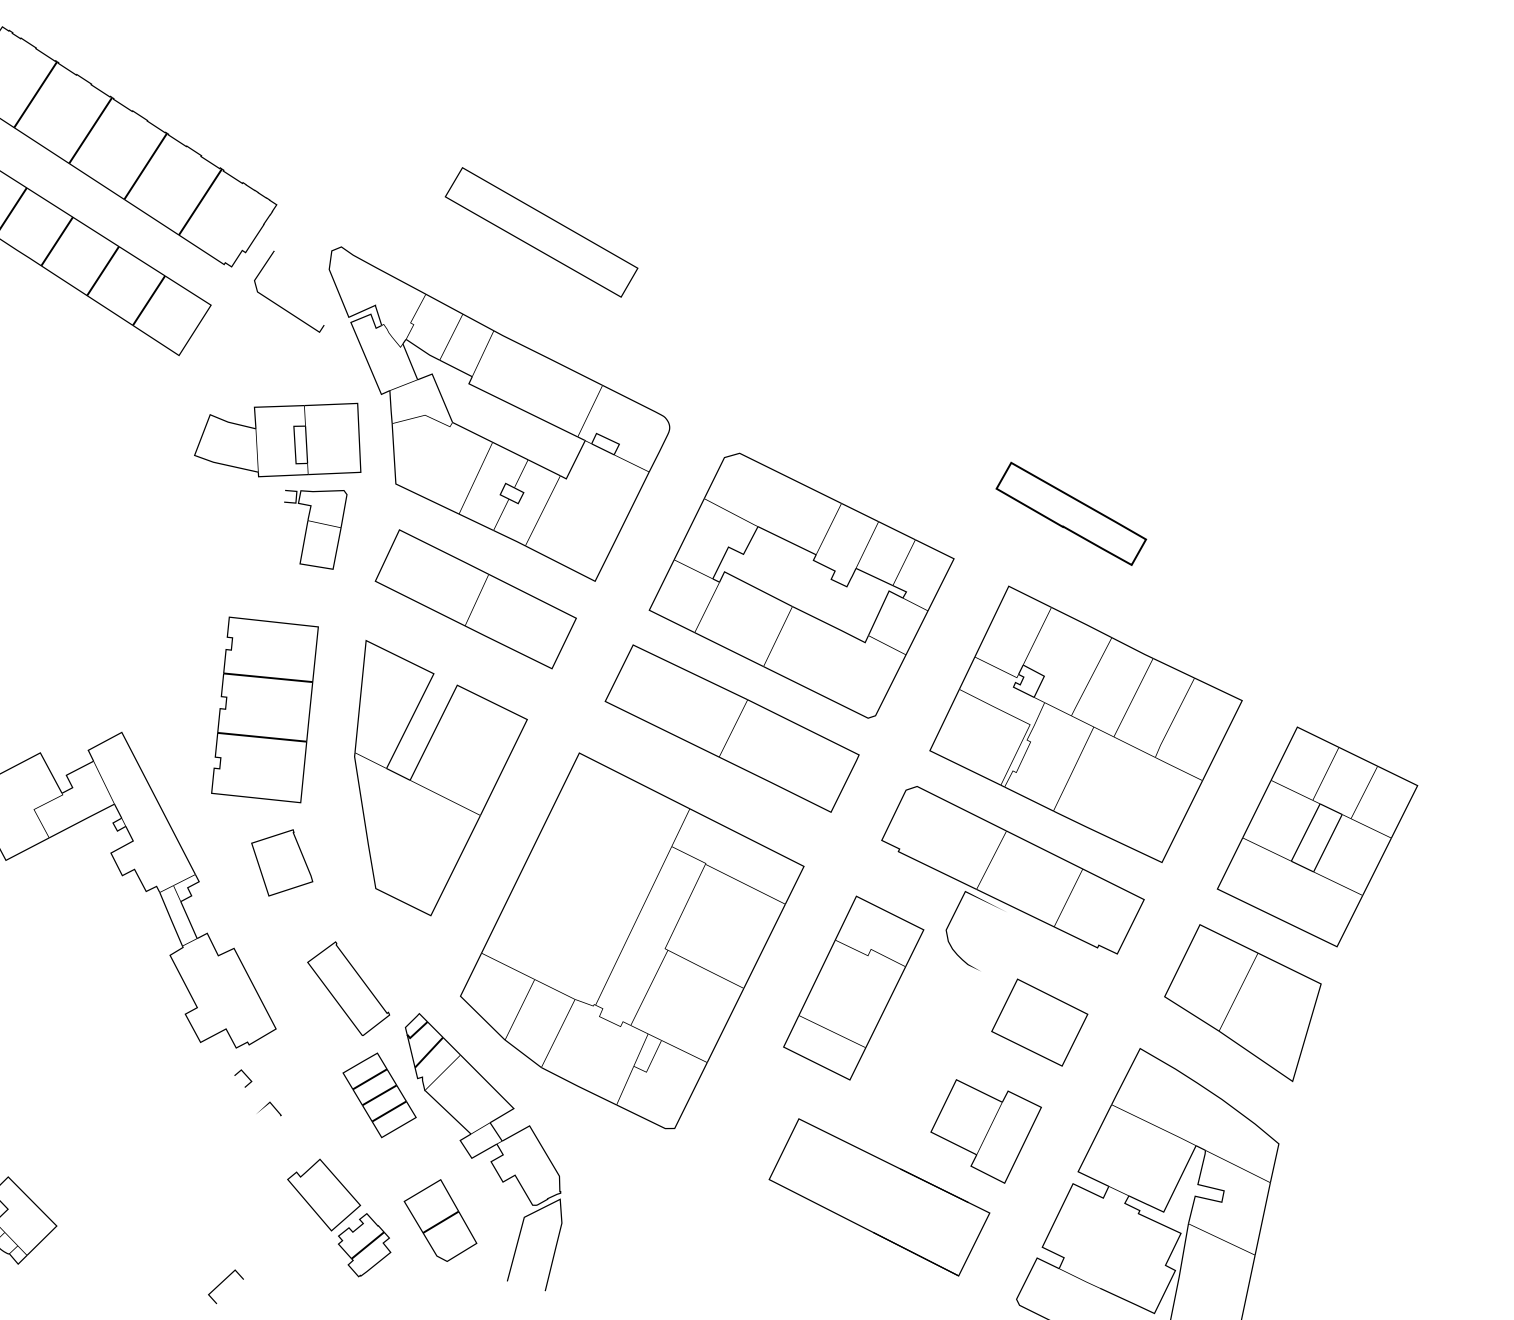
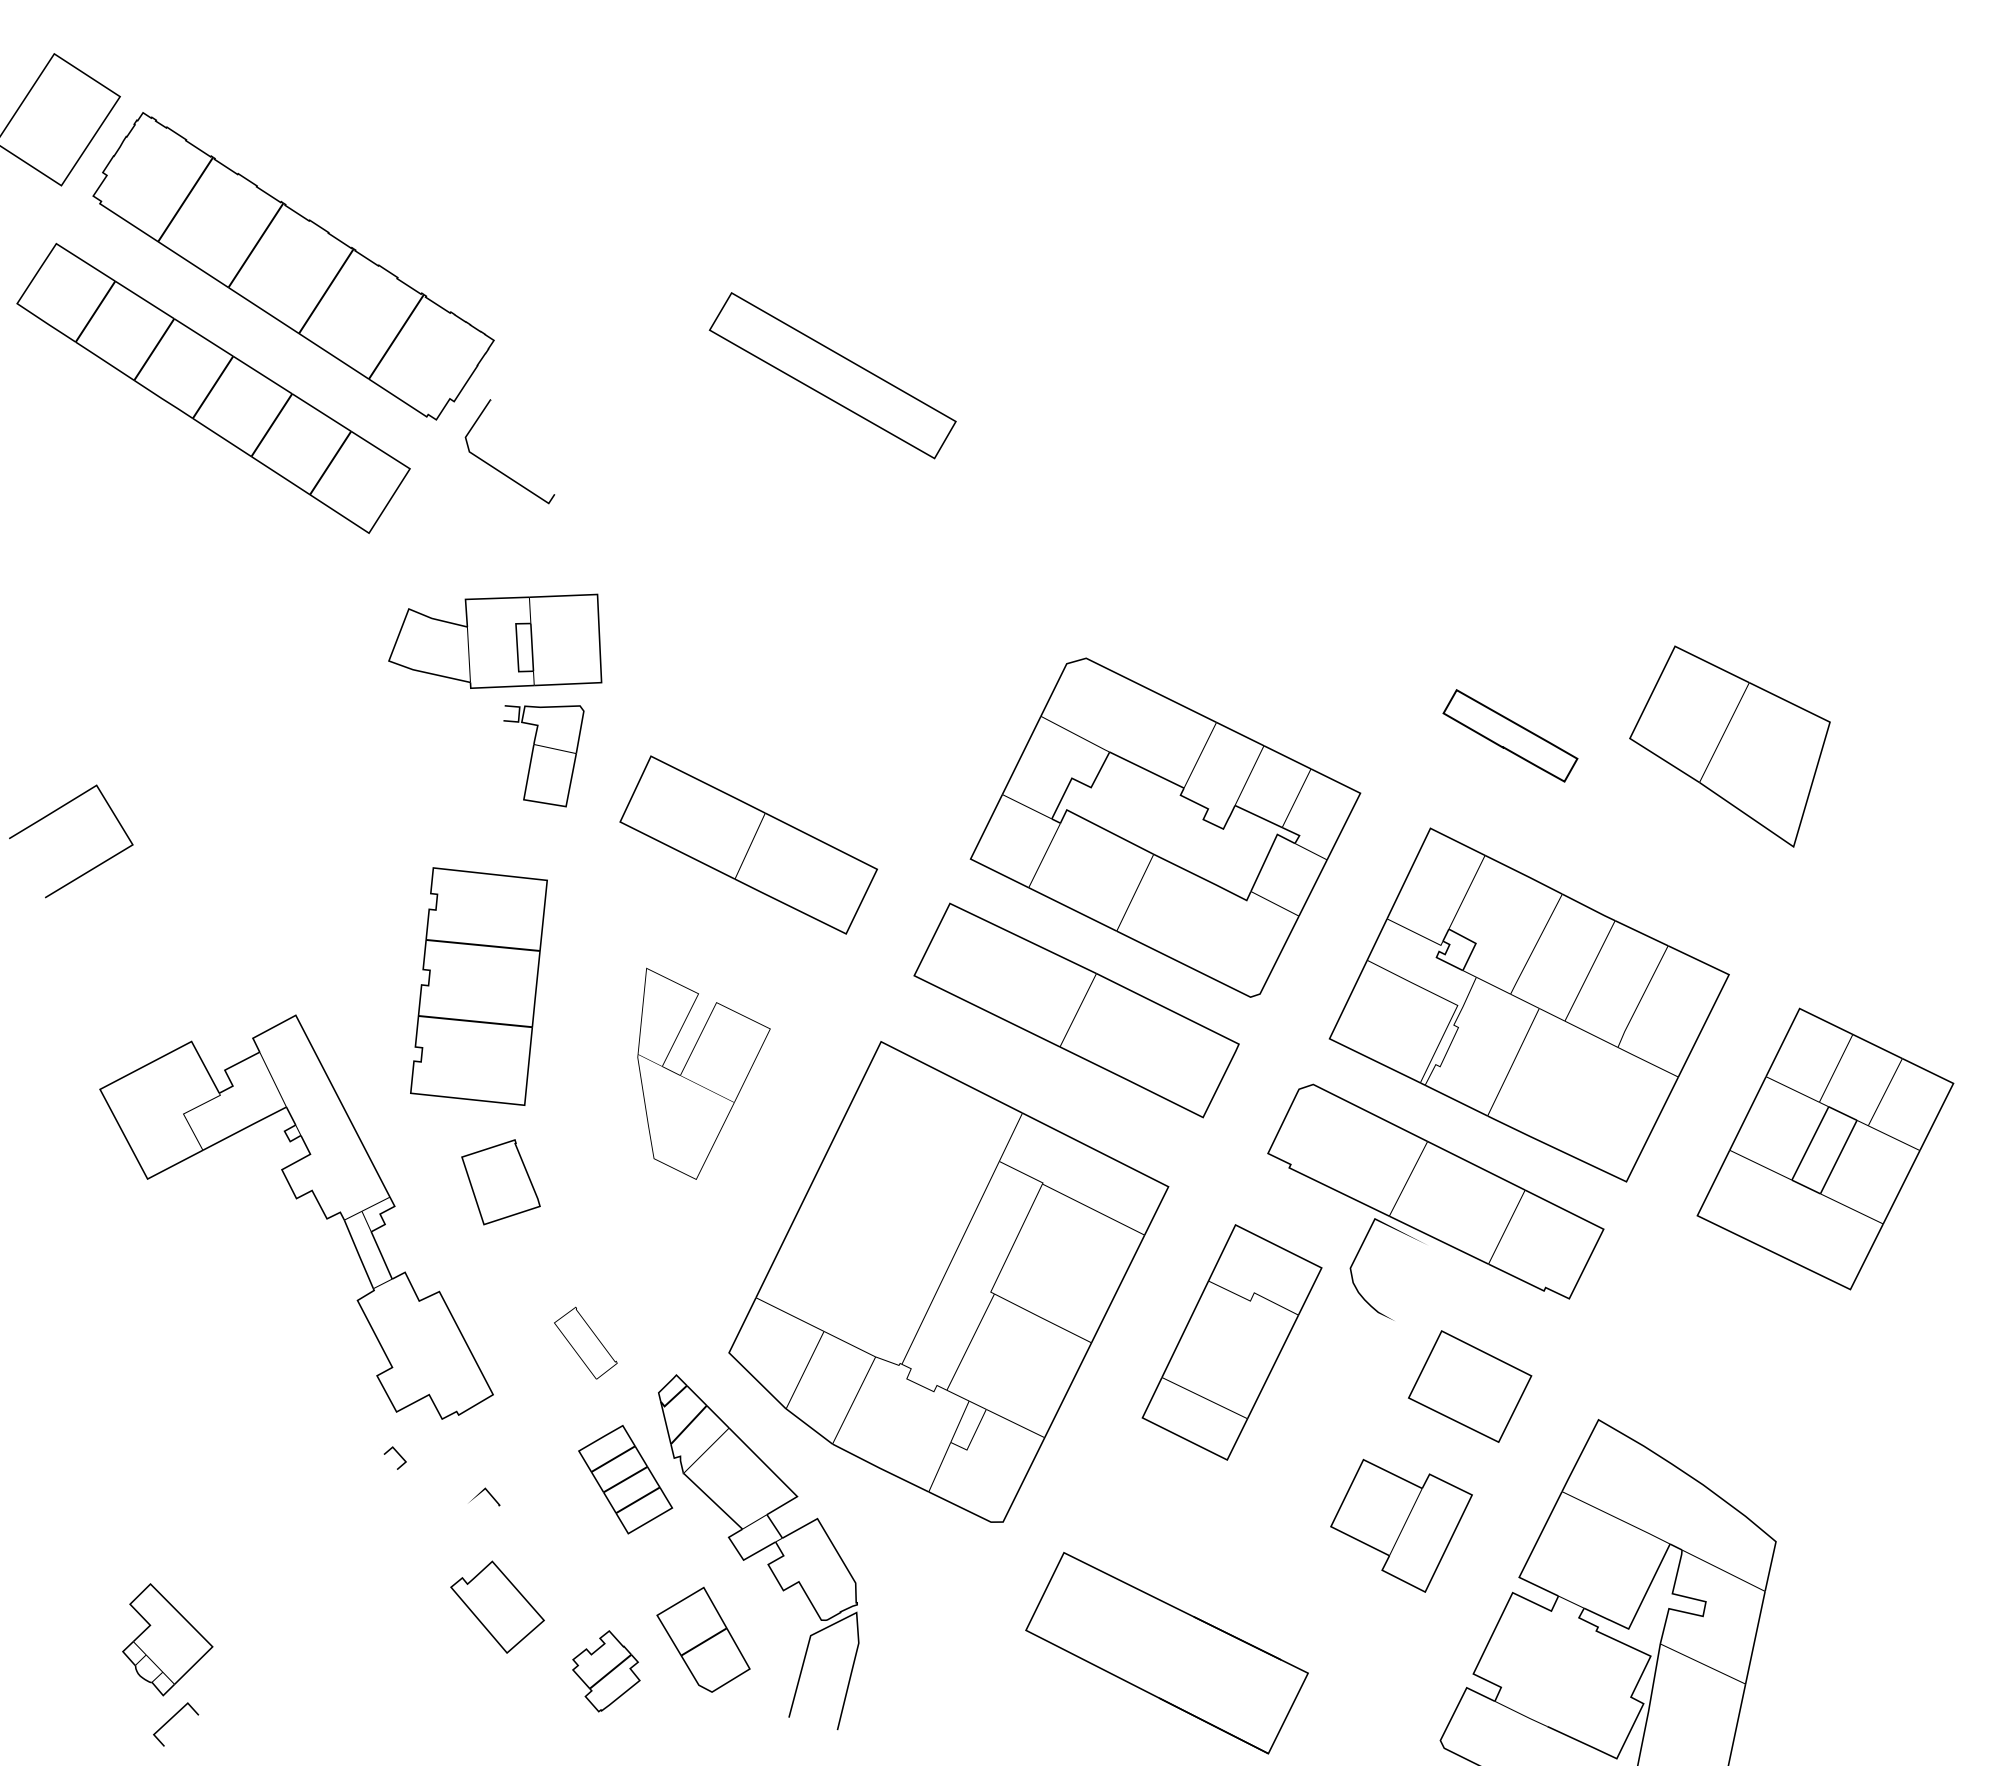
part: (499, 413) -> (778, 607), removed
part: (1071, 513) -> (1510, 735), size x0.7
part: (440, 777) -> (703, 1073), size x0.6
part: (348, 988) -> (585, 1342), size x0.6
part: (1242, 1003) -> (1729, 746), moved
part: (242, 1078) -> (394, 1457), moved
part: (324, 1194) -> (497, 1606), moved
part: (879, 1197) -> (1166, 1653), moved
line: (222, 1282) -> (171, 1719), moved

